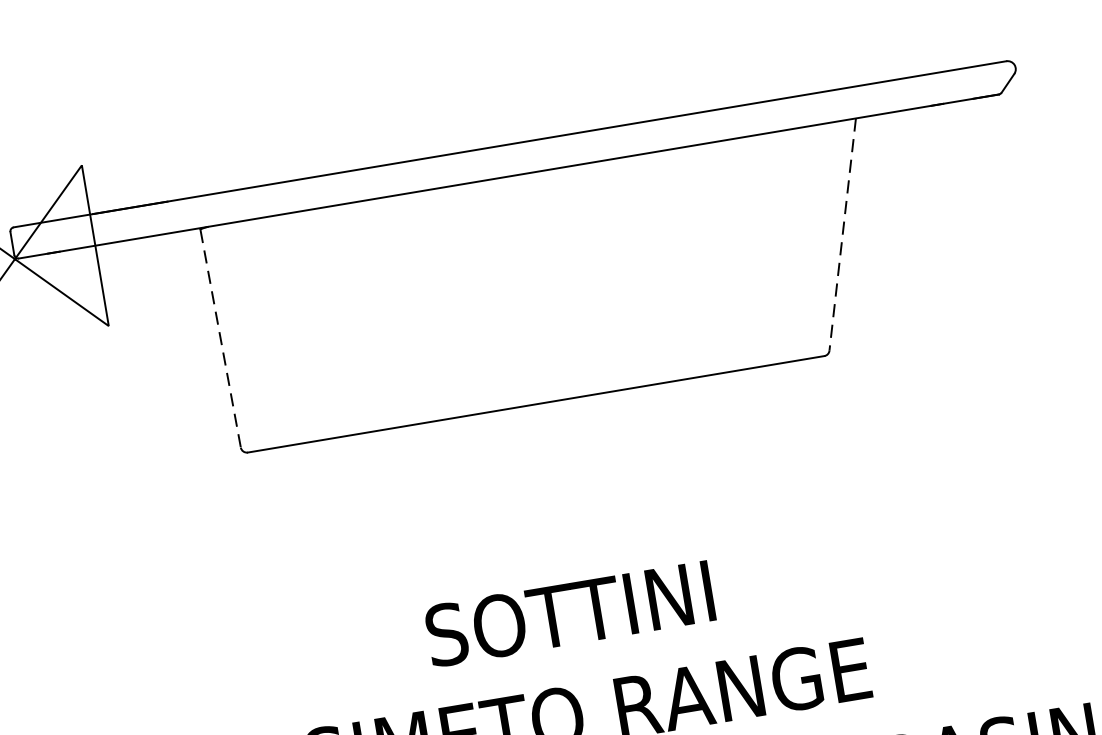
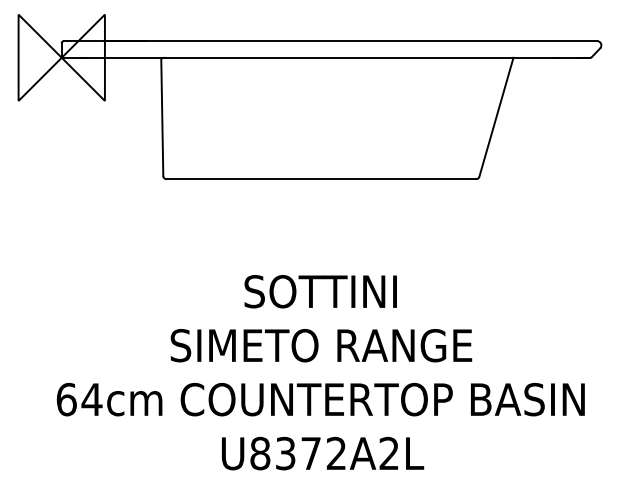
line: (842, 234) -> (496, 117), dashed -> solid
line: (221, 338) -> (162, 117), dashed -> solid

